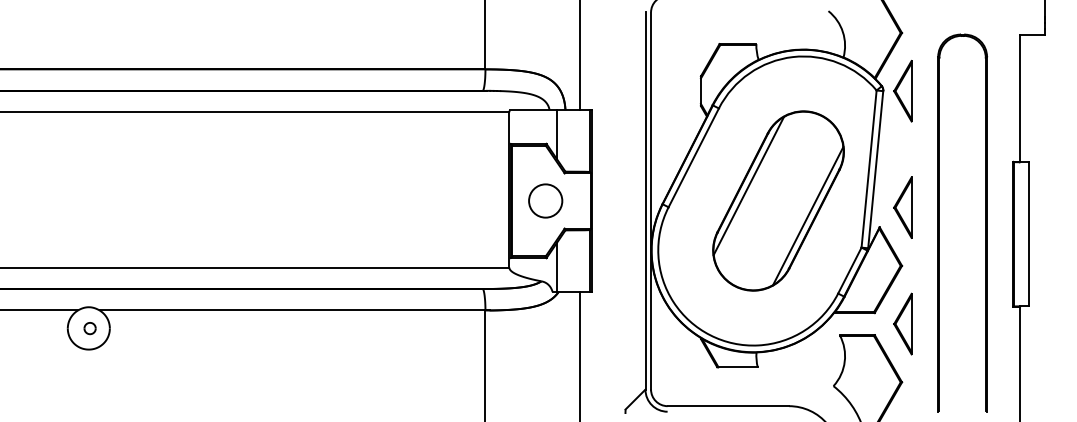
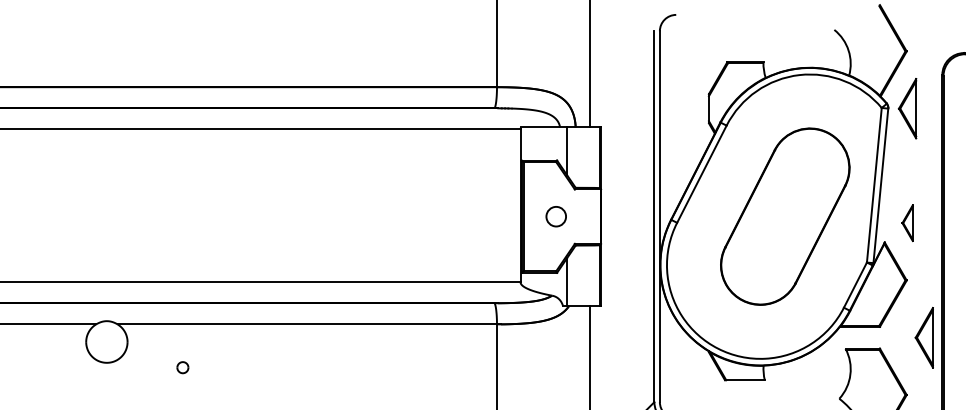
line: (748, 185) -> (755, 201), removed
circle: (545, 200) -> (556, 216), size x0.6
part: (902, 207) -> (907, 223), size x0.6
line: (808, 216) -> (814, 231), removed
part: (902, 323) -> (923, 337), moved
part: (89, 328) -> (182, 367), moved

